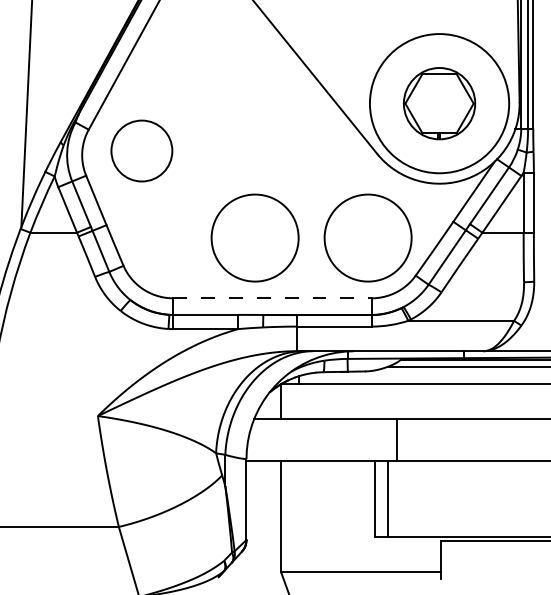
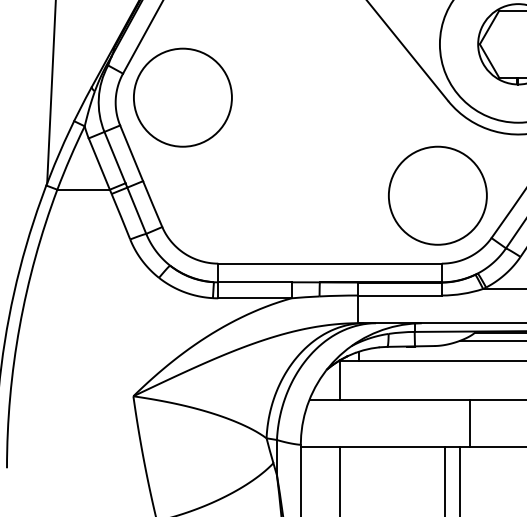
circle: (141, 150) -> (182, 97), size x1.43
circle: (254, 237) -> (309, 195), removed
line: (272, 298) -> (330, 263), dashed -> solid

